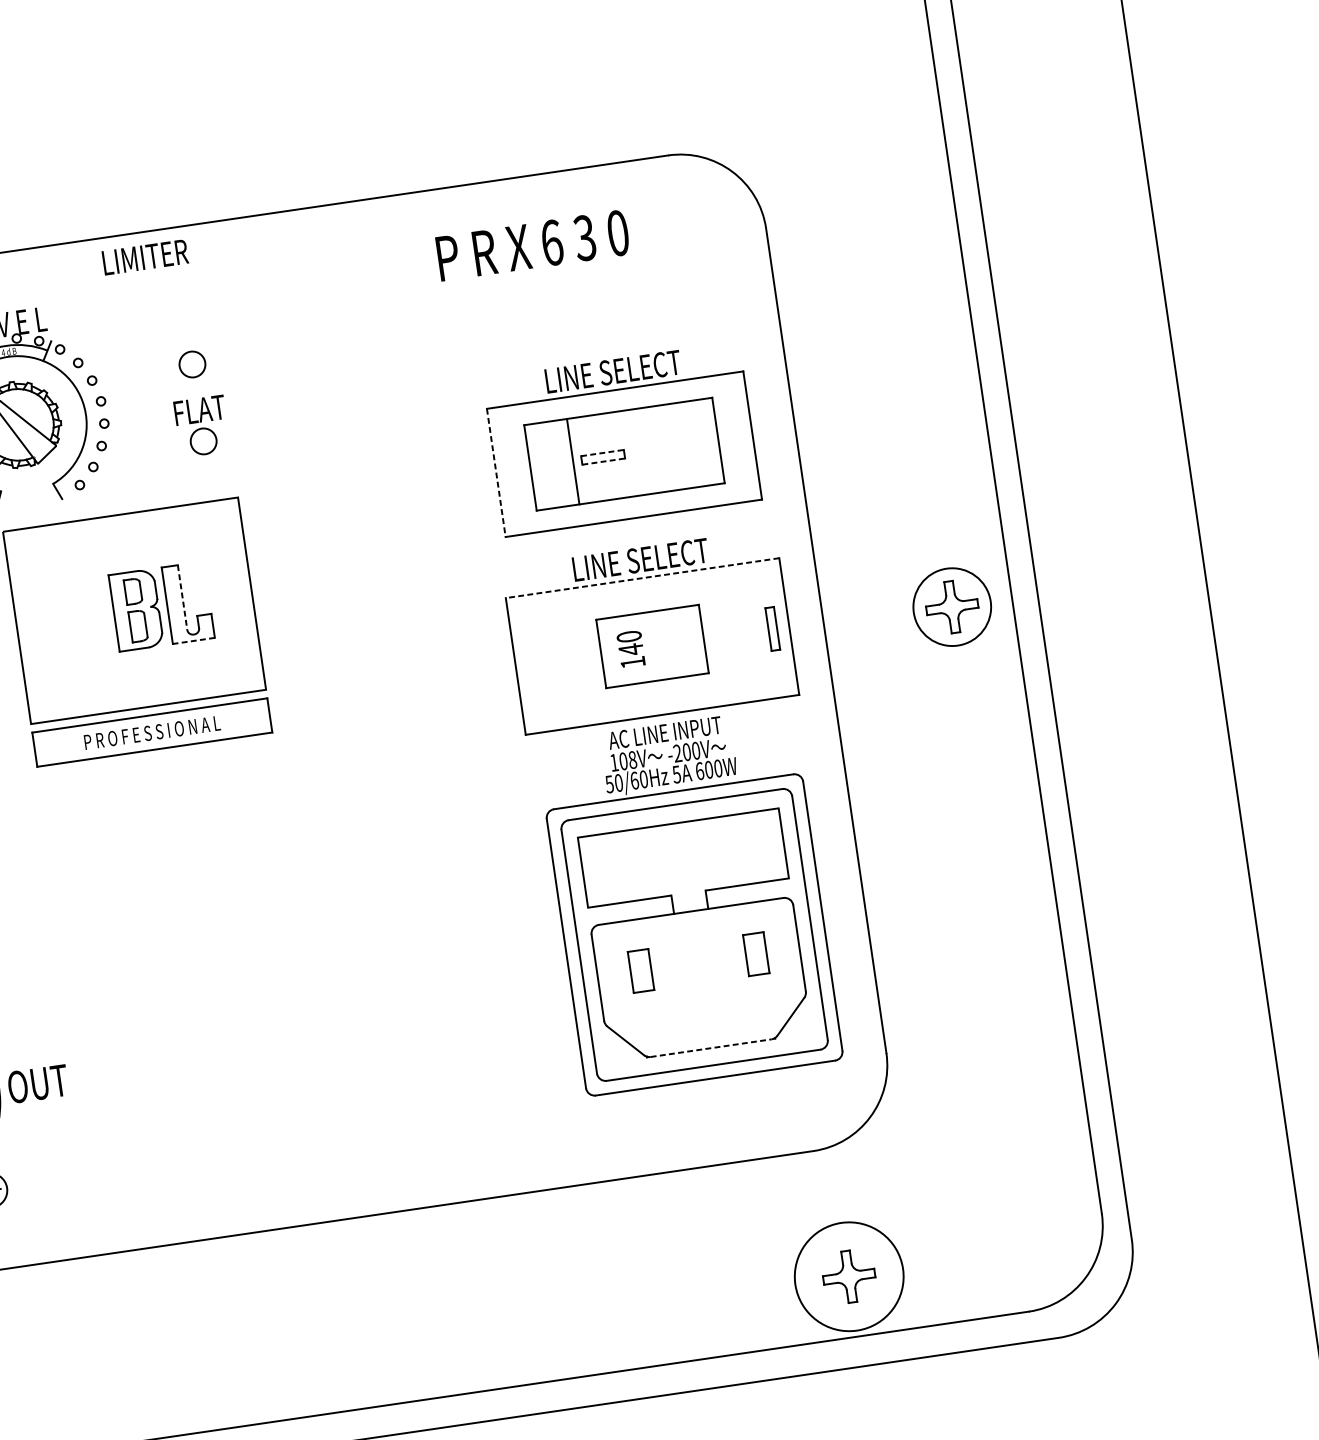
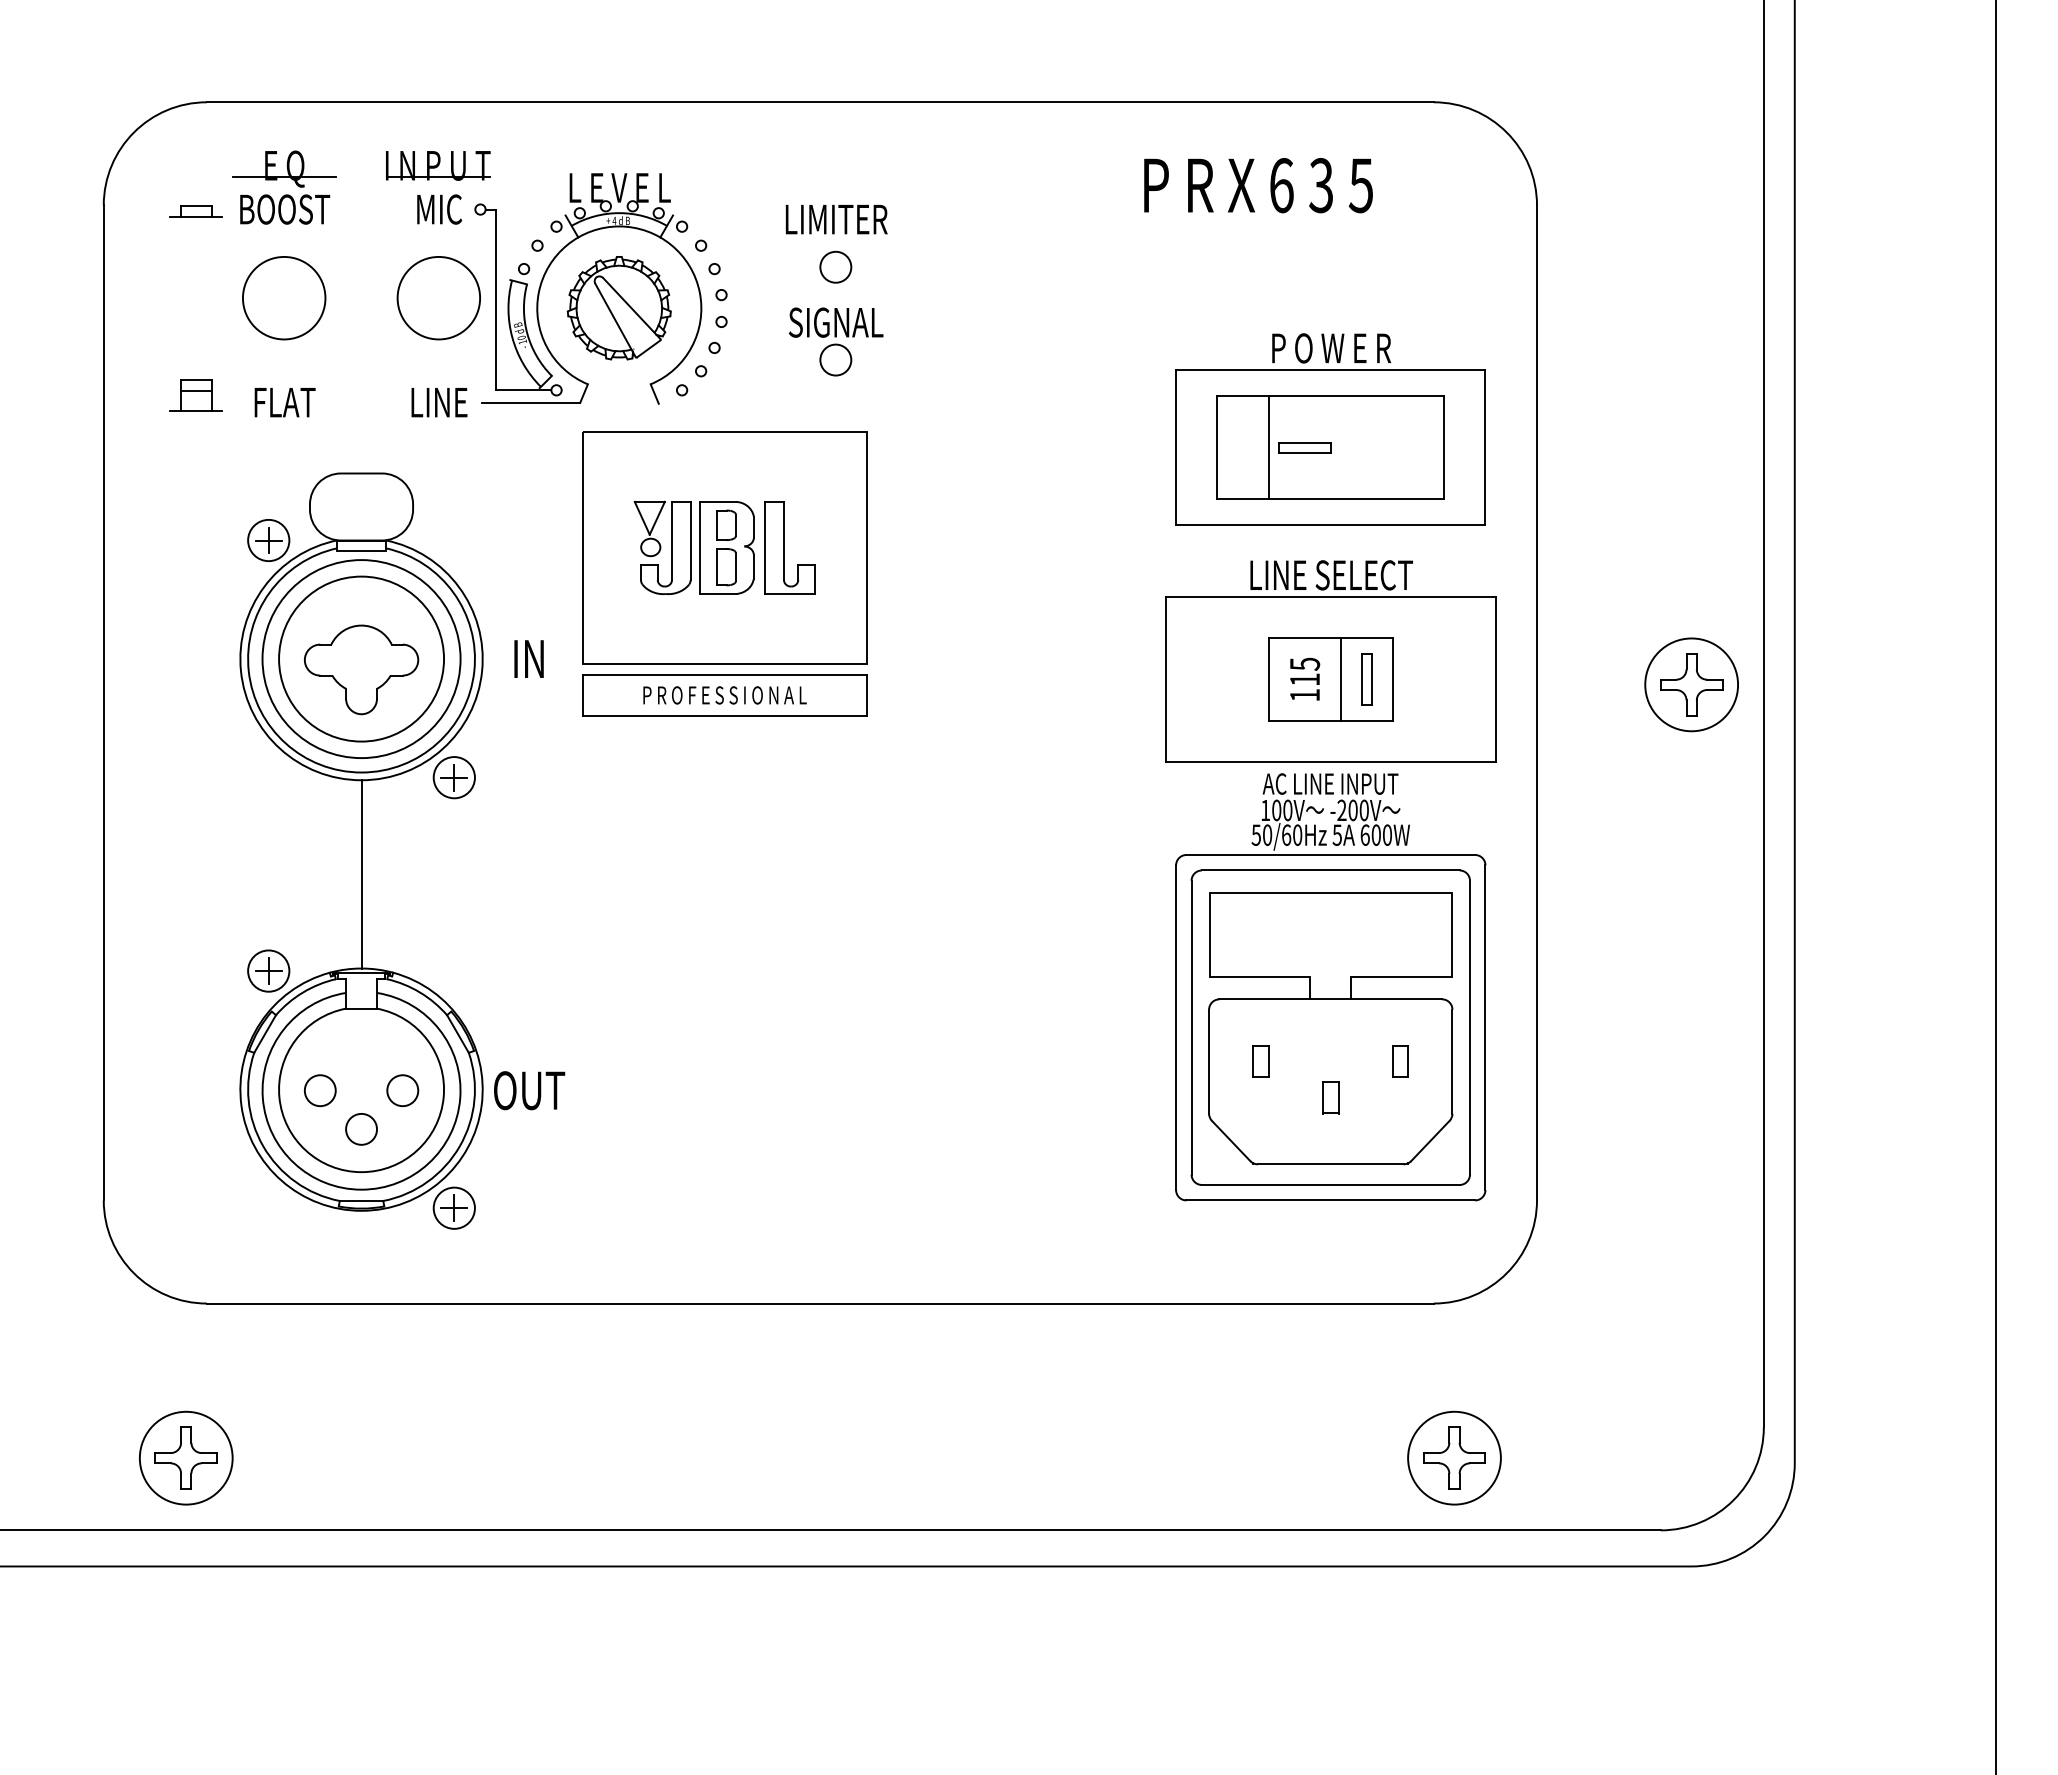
text: (617, 233) -> (1360, 185), 0 -> 5
text: (145, 257) -> (836, 219), moved
text: (613, 371) -> (1331, 348), LINE SELECT -> P O W E R
text: (199, 410) -> (836, 322), FLAT -> SIGNAL
line: (602, 452) -> (1305, 442), dashed -> solid
line: (604, 461) -> (1305, 452), dashed -> solid
line: (496, 473) -> (1176, 448), dashed -> solid
line: (642, 578) -> (1330, 597), dashed -> solid
line: (183, 598) -> (784, 541), dashed -> solid
part: (82, 617) -> (662, 547), added
part: (772, 628) -> (1366, 679), moved
line: (193, 641) -> (789, 594), dashed -> solid
text: (629, 642) -> (1304, 671), 140 -> 115
line: (661, 645) -> (1341, 679), added
text: (632, 760) -> (1287, 810), 108V -> 100V
part: (756, 954) -> (1400, 1061), size x0.62
part: (640, 971) -> (1260, 1061), size x0.62
part: (702, 992) -> (1330, 1097), added
line: (710, 1048) -> (1330, 1164), dashed -> solid
circle: (849, 1276) -> (1454, 1457), size x0.71

